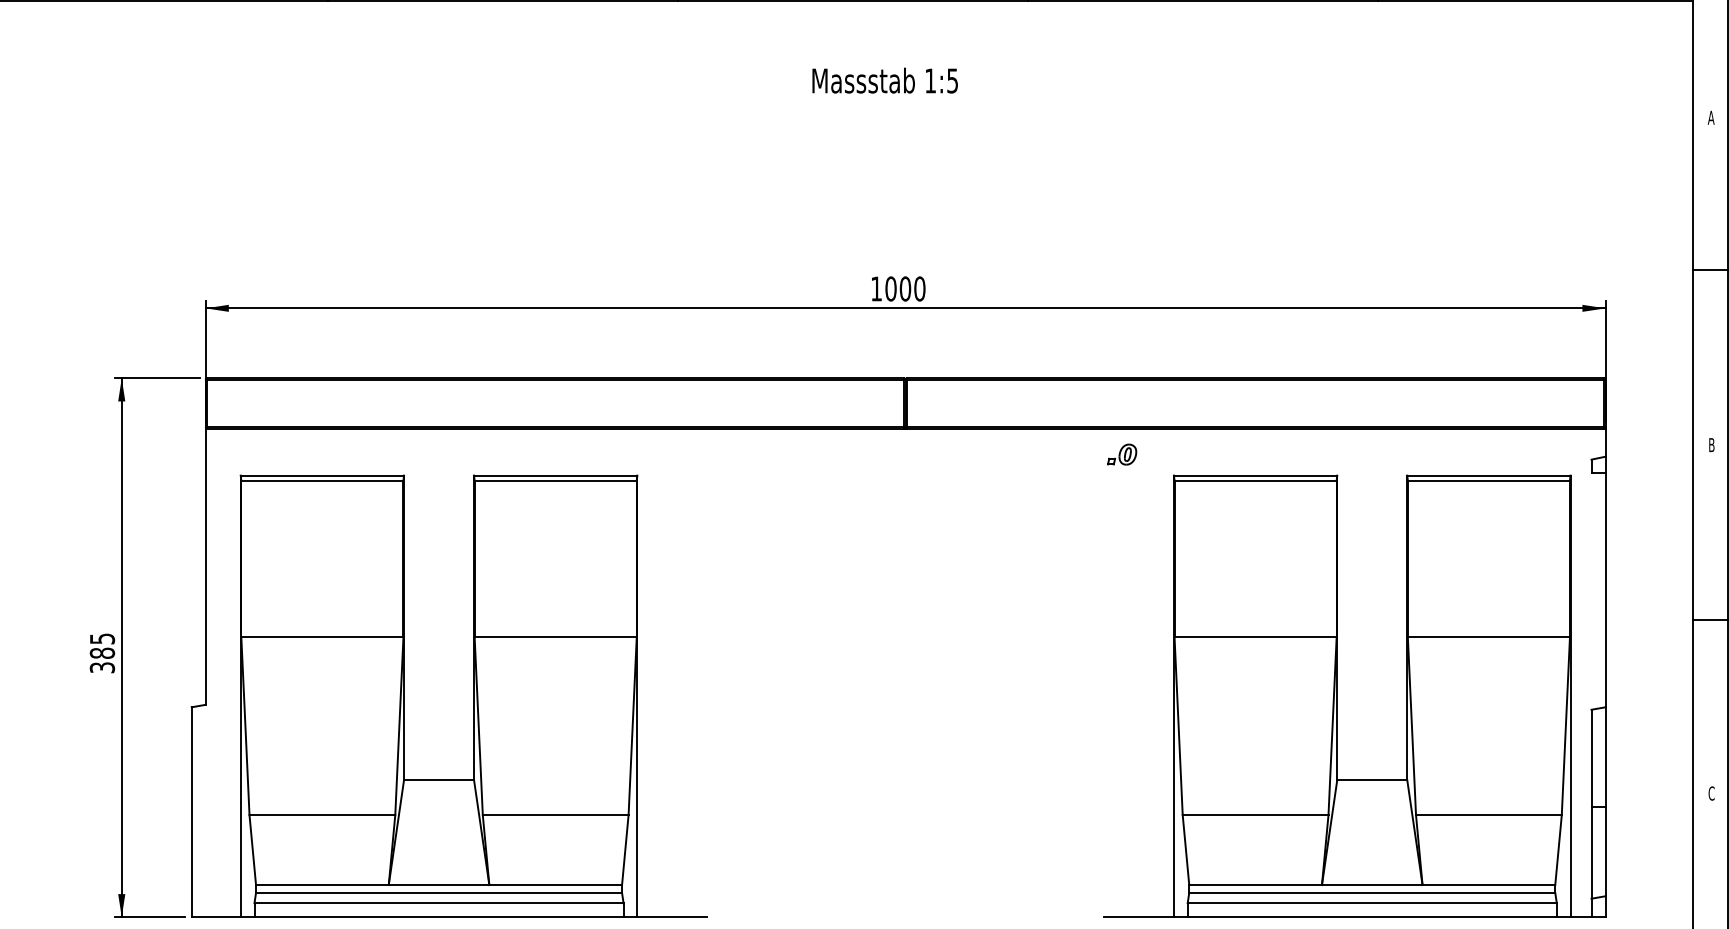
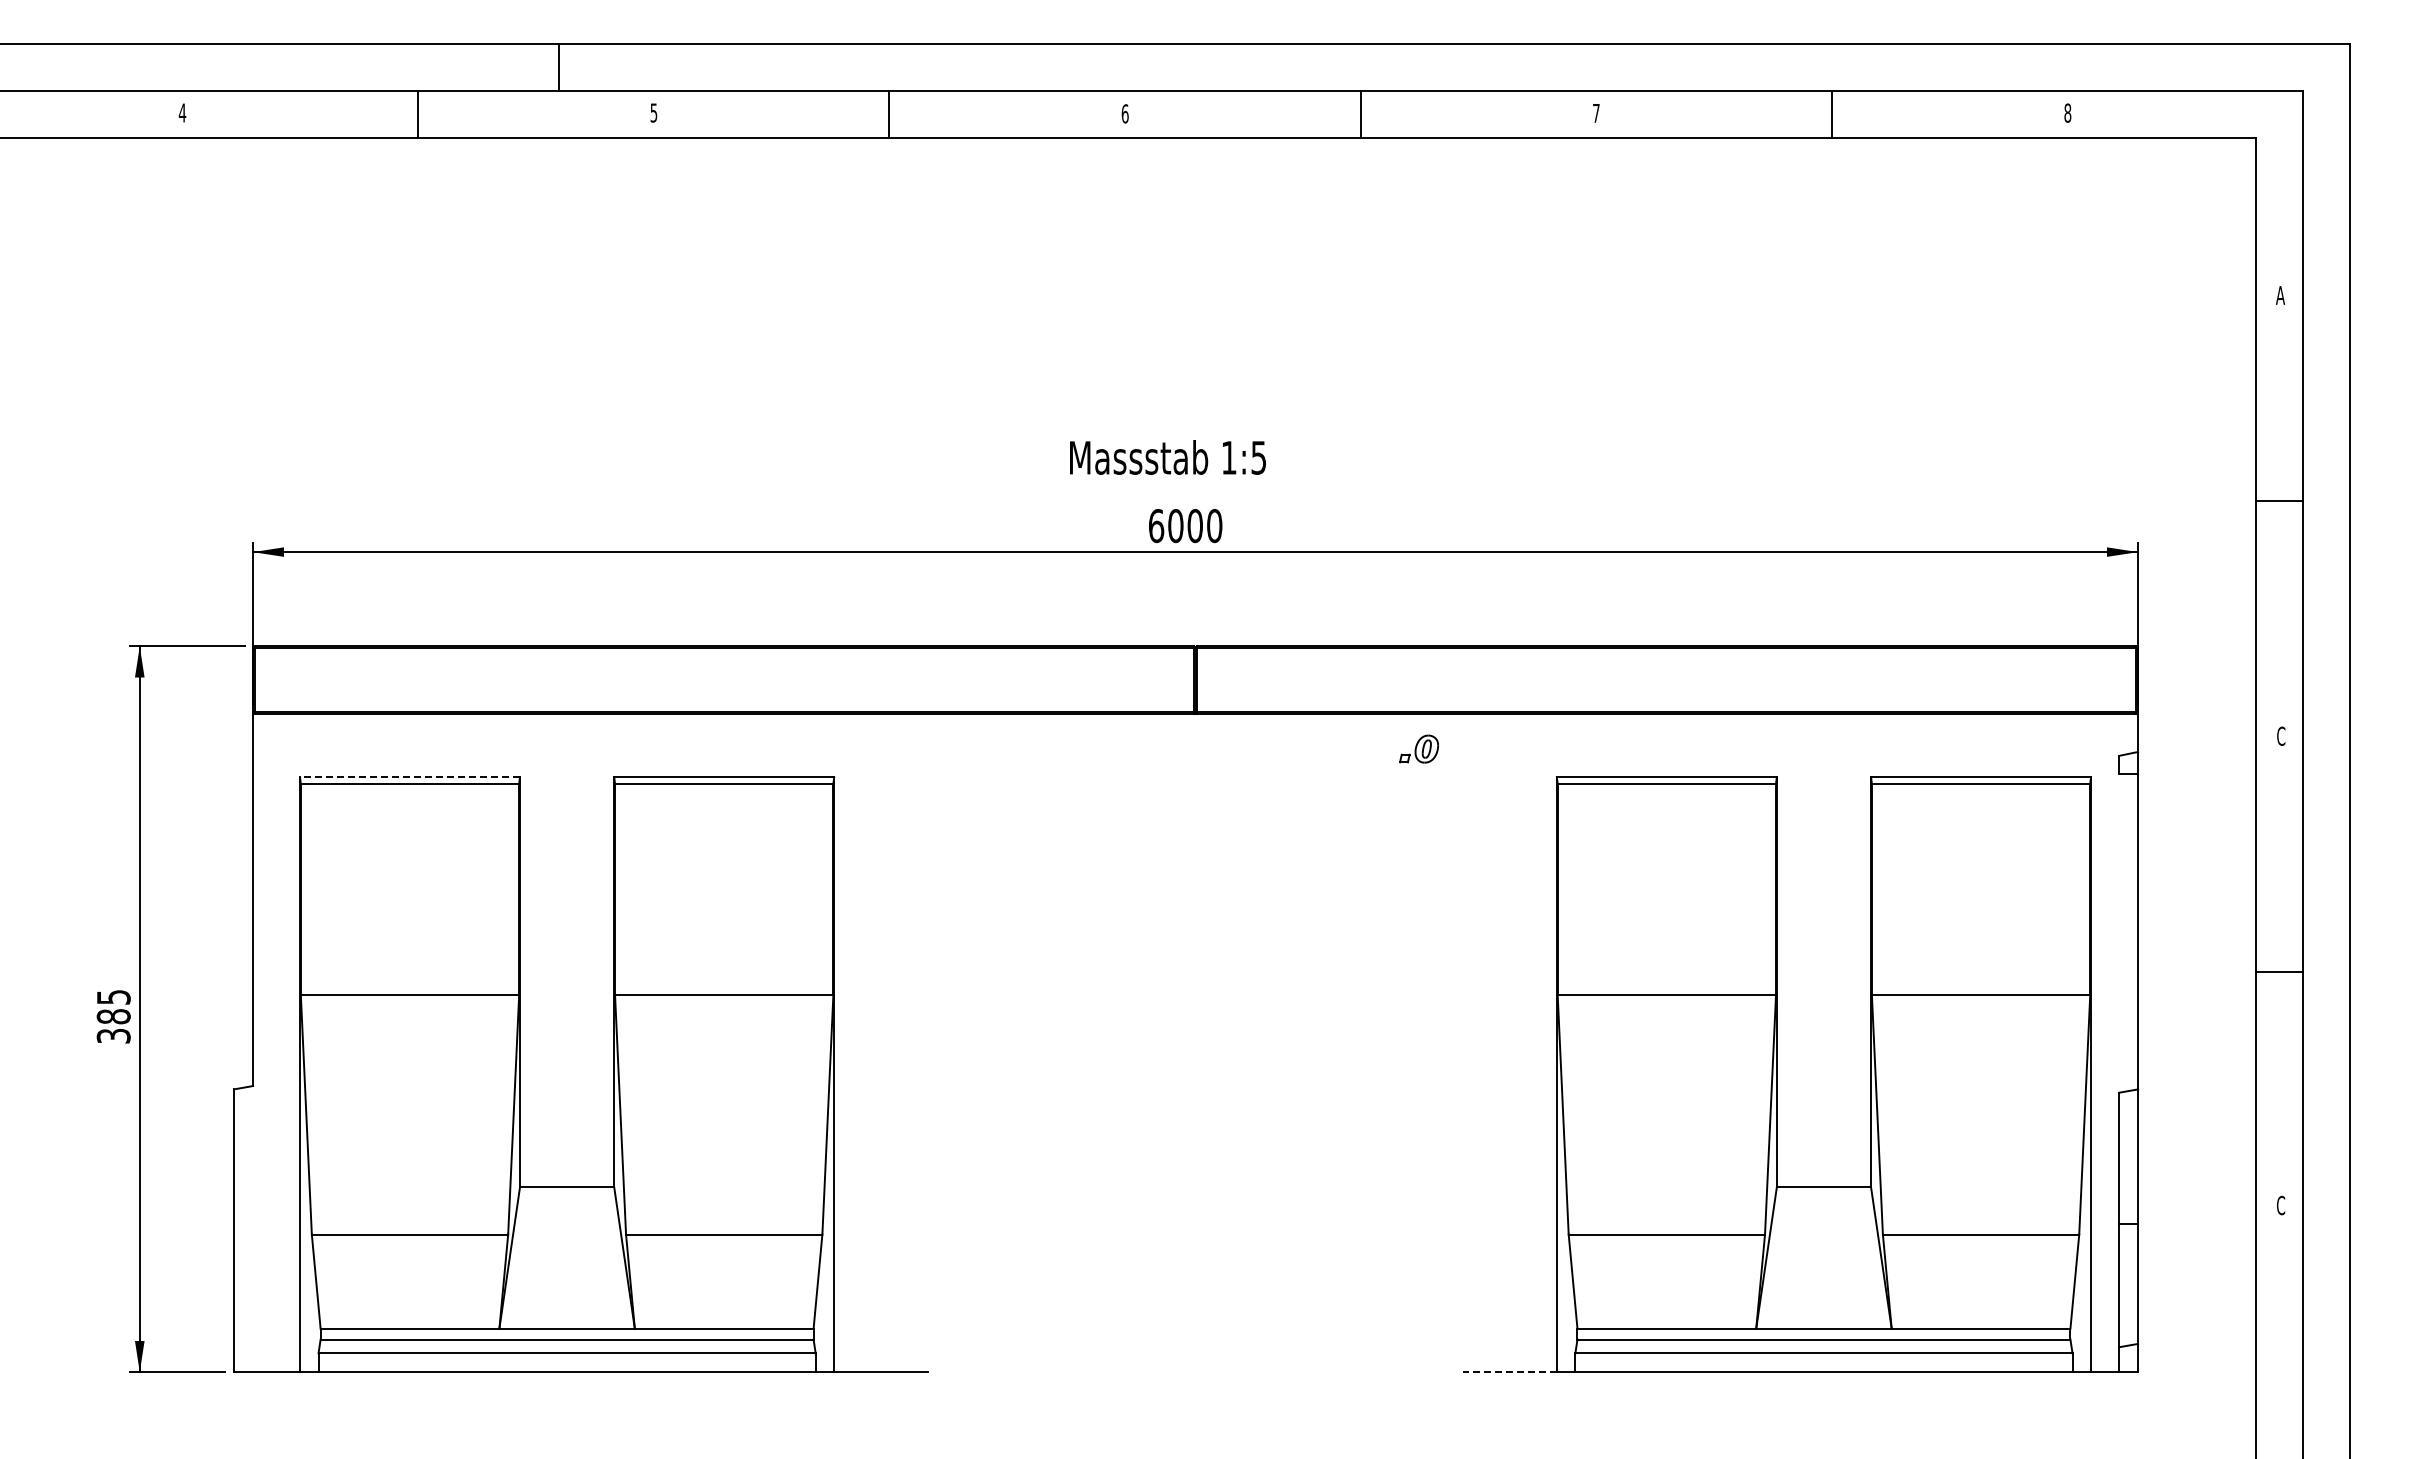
text: (884, 80) -> (1167, 457), moved
text: (876, 289) -> (1156, 526), 1000 -> 6000
text: (1711, 444) -> (2281, 735), B -> C
part: (1122, 454) -> (1419, 748), moved
line: (322, 475) -> (410, 777), solid -> dashed
line: (1138, 917) -> (1509, 1372), solid -> dashed

